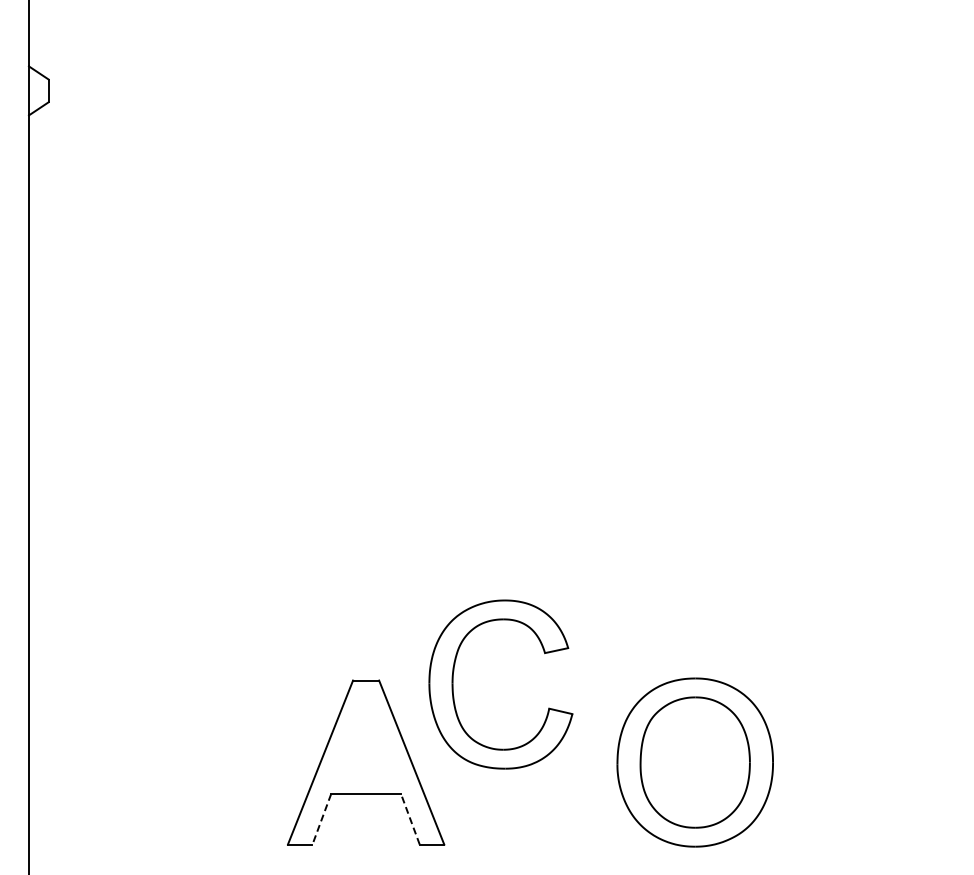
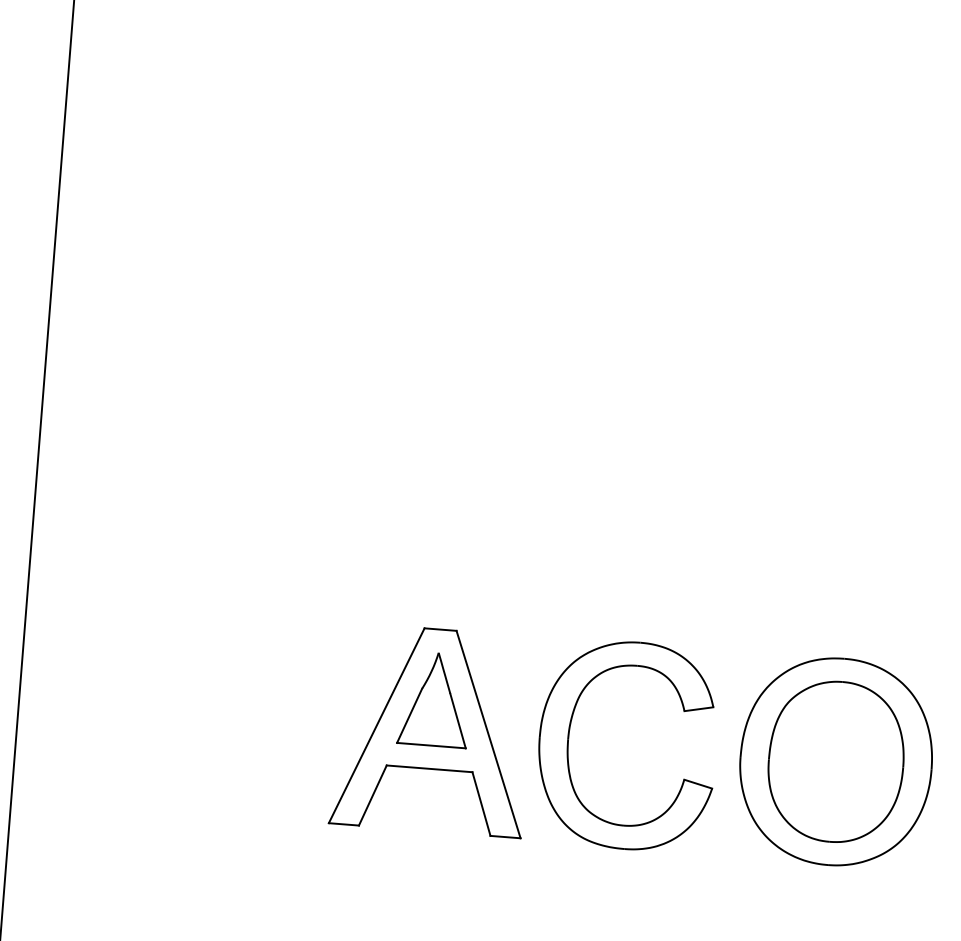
part: (453, 684) -> (569, 740), moved
part: (366, 737) -> (435, 699), added
line: (321, 819) -> (372, 795), dashed -> solid
line: (410, 819) -> (481, 804), dashed -> solid

